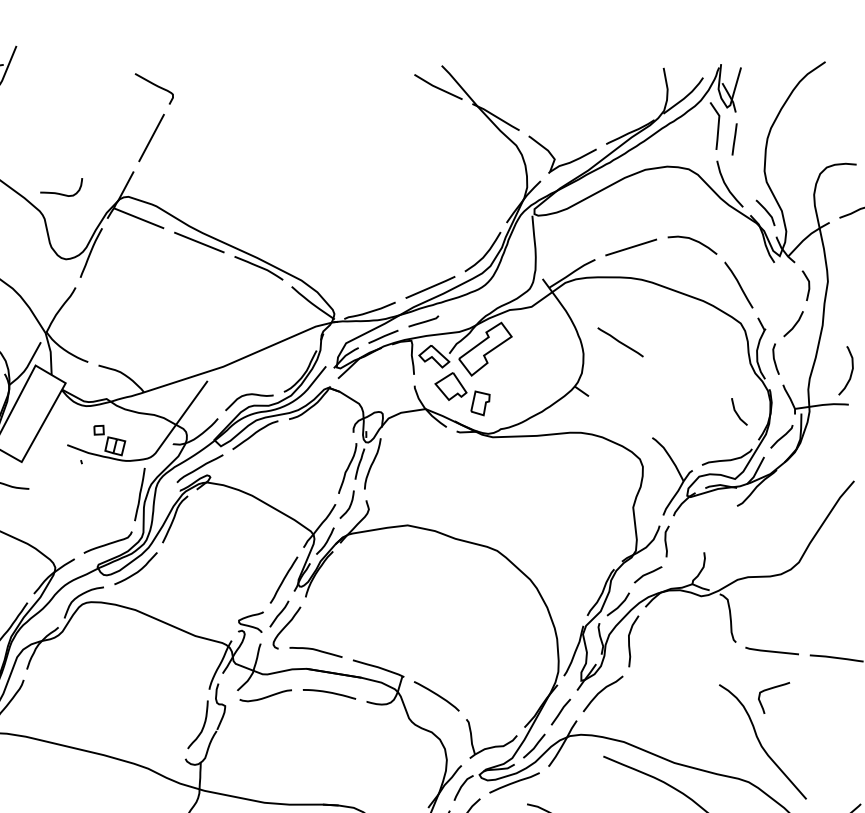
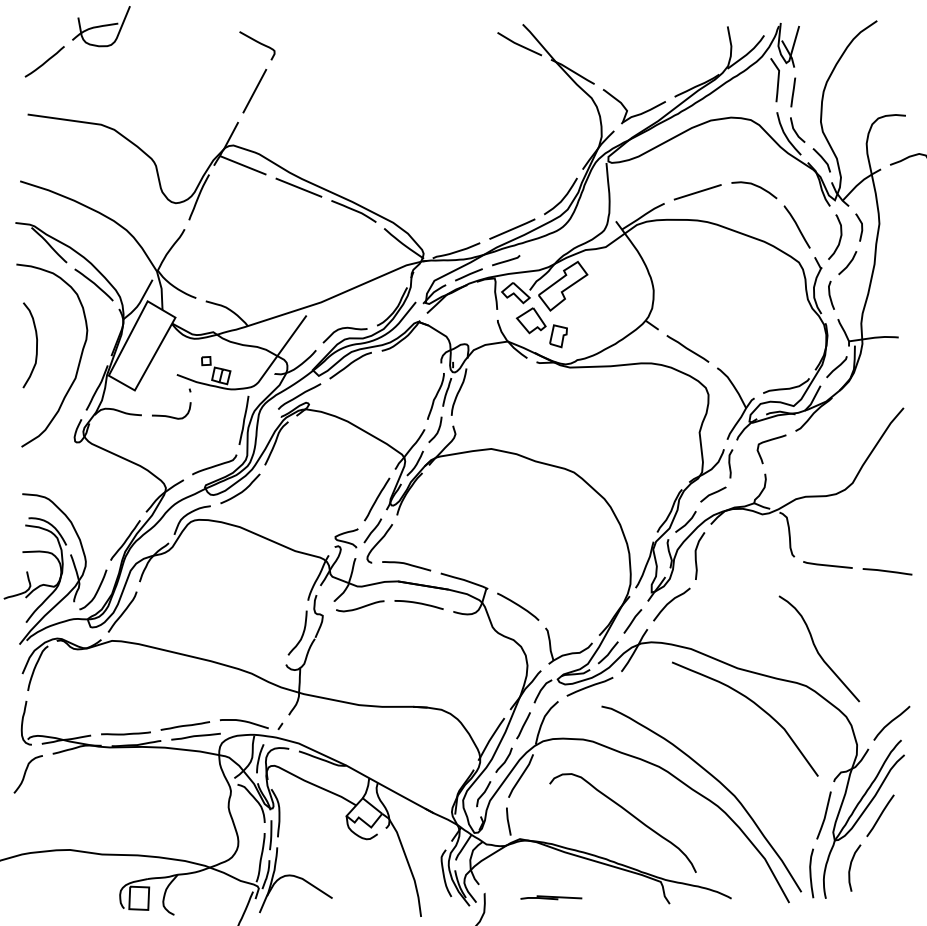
curve: (59, 192) -> (169, 415), moved
line: (620, 341) -> (687, 348), moved
curve: (850, 371) -> (839, 237), moved
line: (737, 412) -> (795, 130), moved
curve: (771, 689) -> (769, 441), moved

